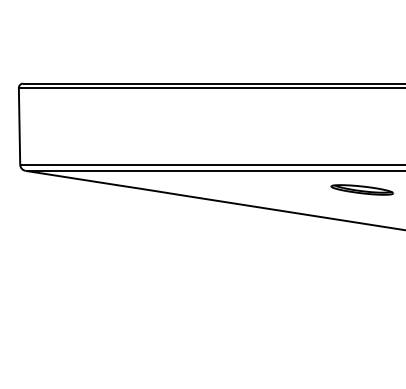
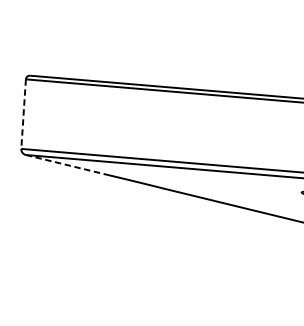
line: (19, 126) -> (23, 114), solid -> dashed
line: (71, 178) -> (66, 165), solid -> dashed

